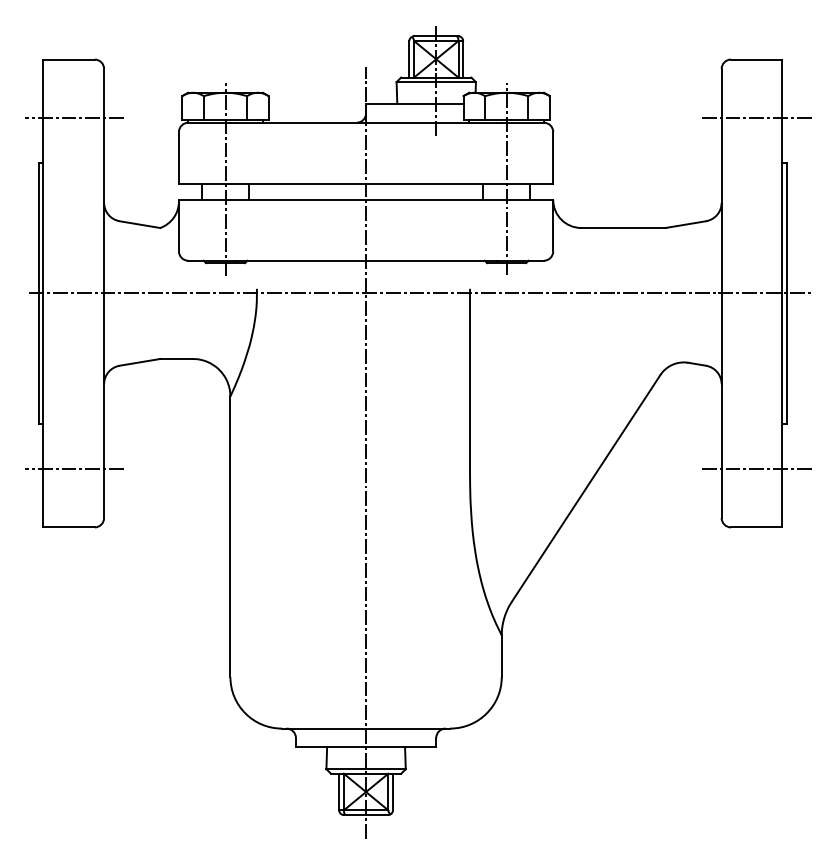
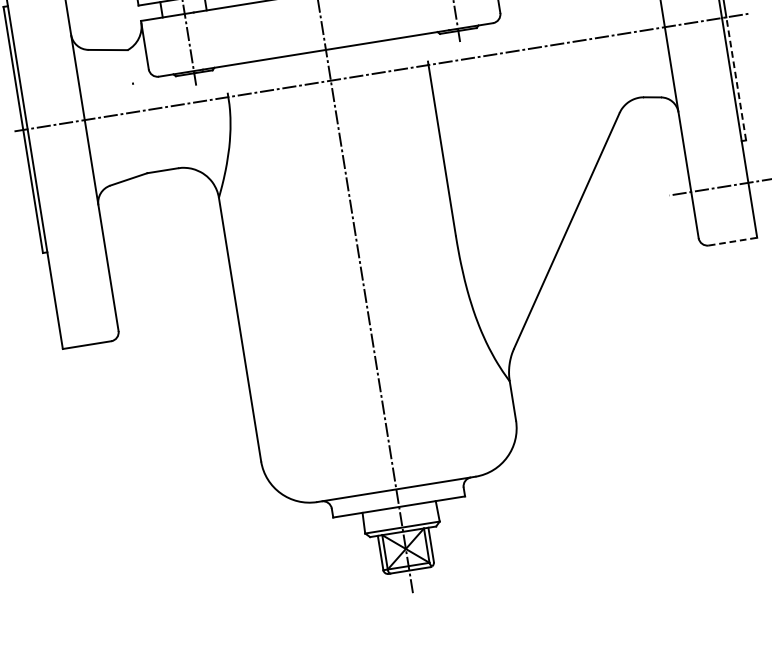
line: (787, 358) -> (736, 78), solid -> dashed
line: (74, 468) -> (83, 288), removed
line: (756, 527) -> (732, 241), solid -> dashed

